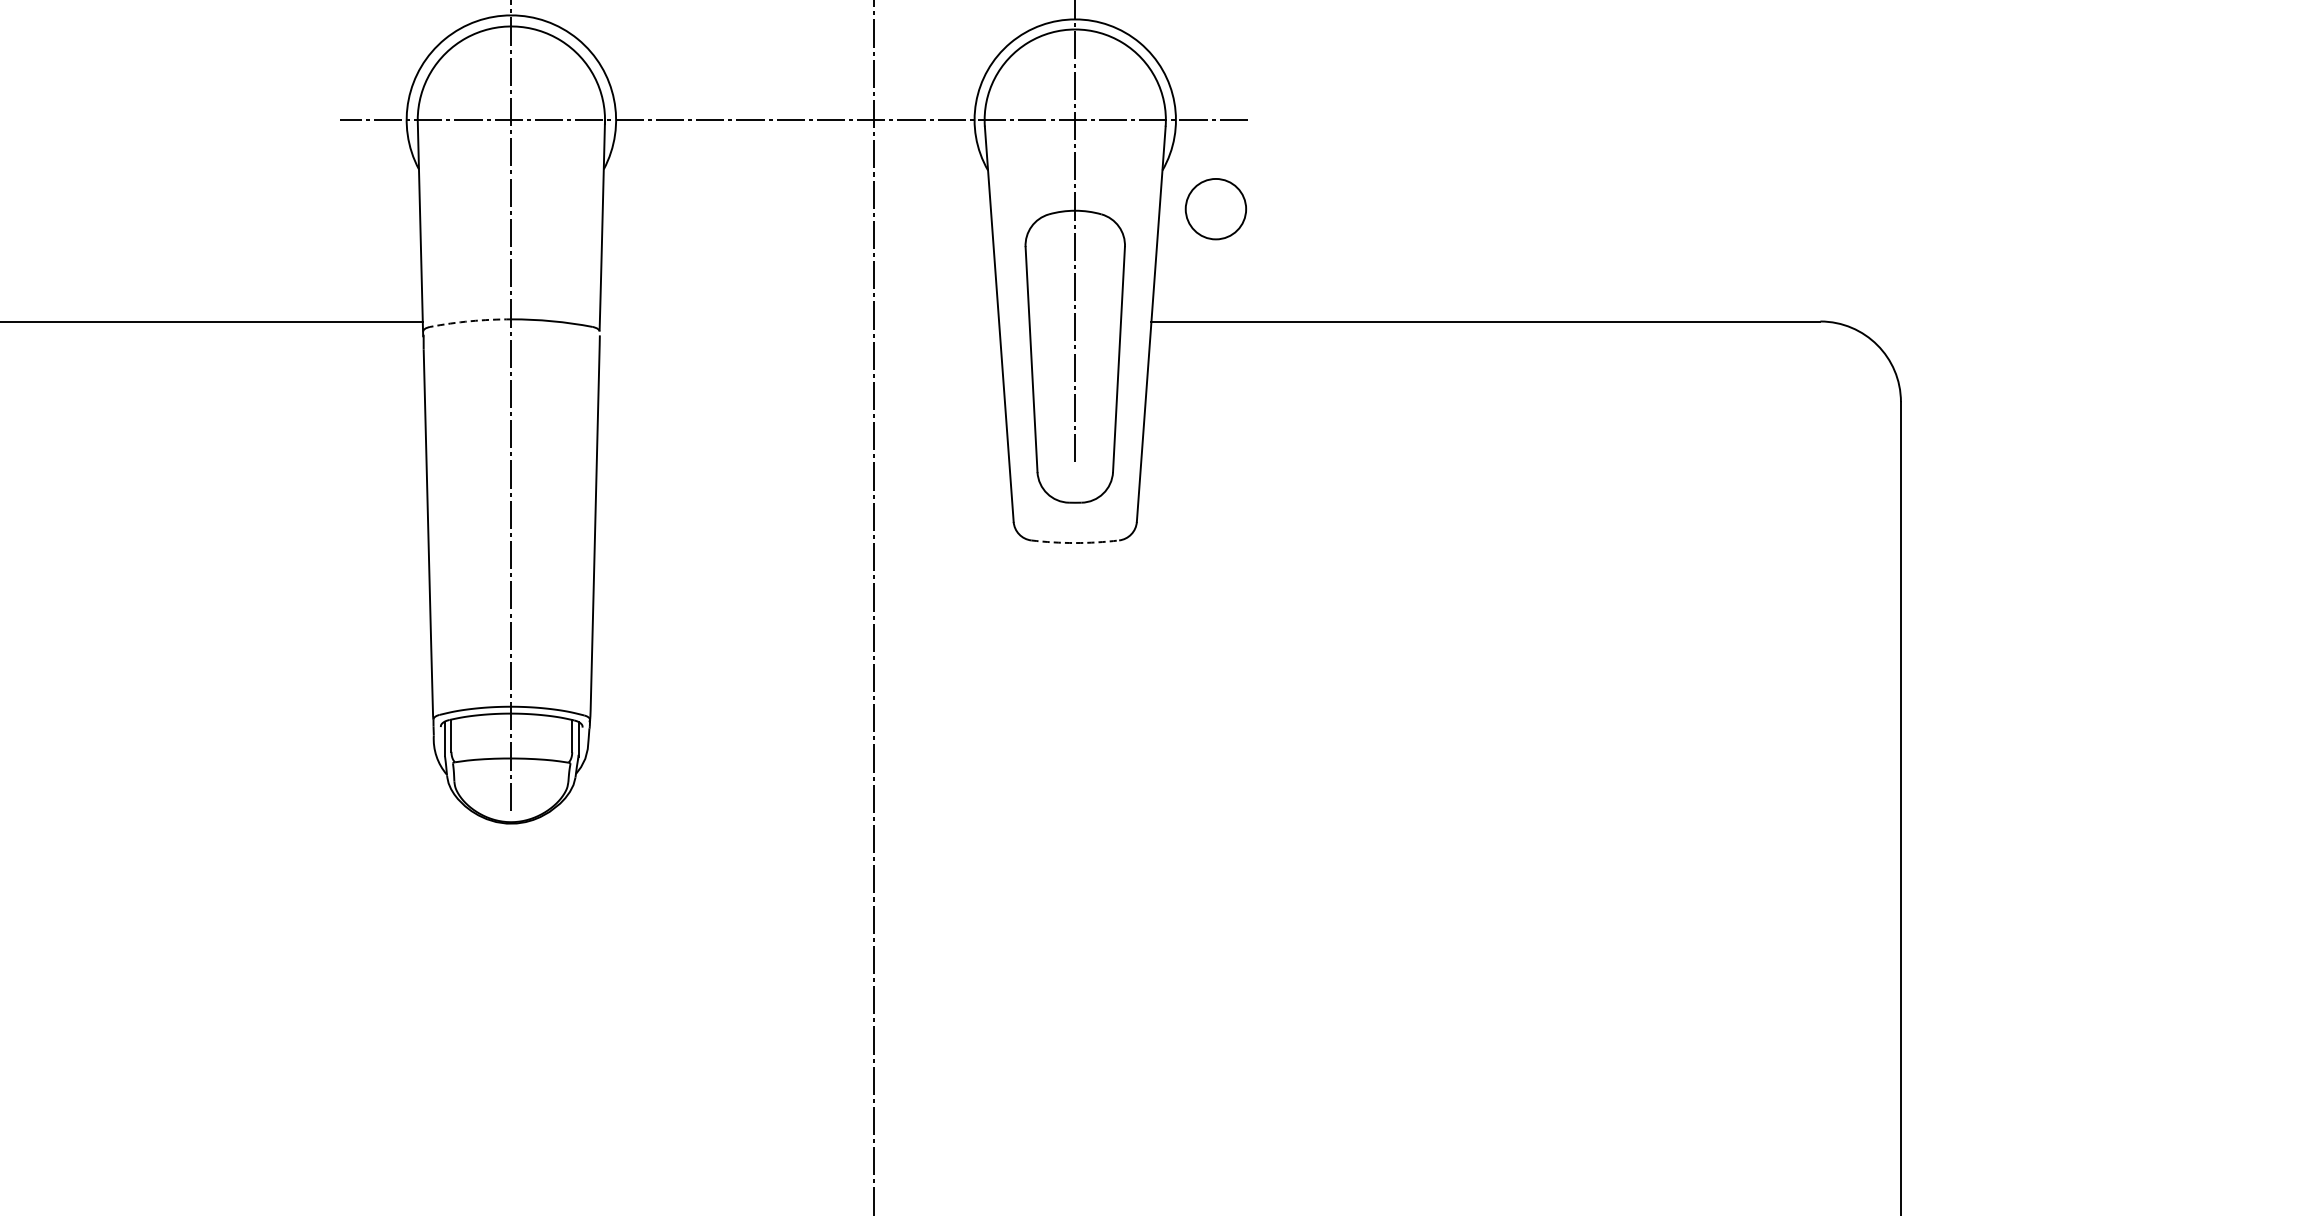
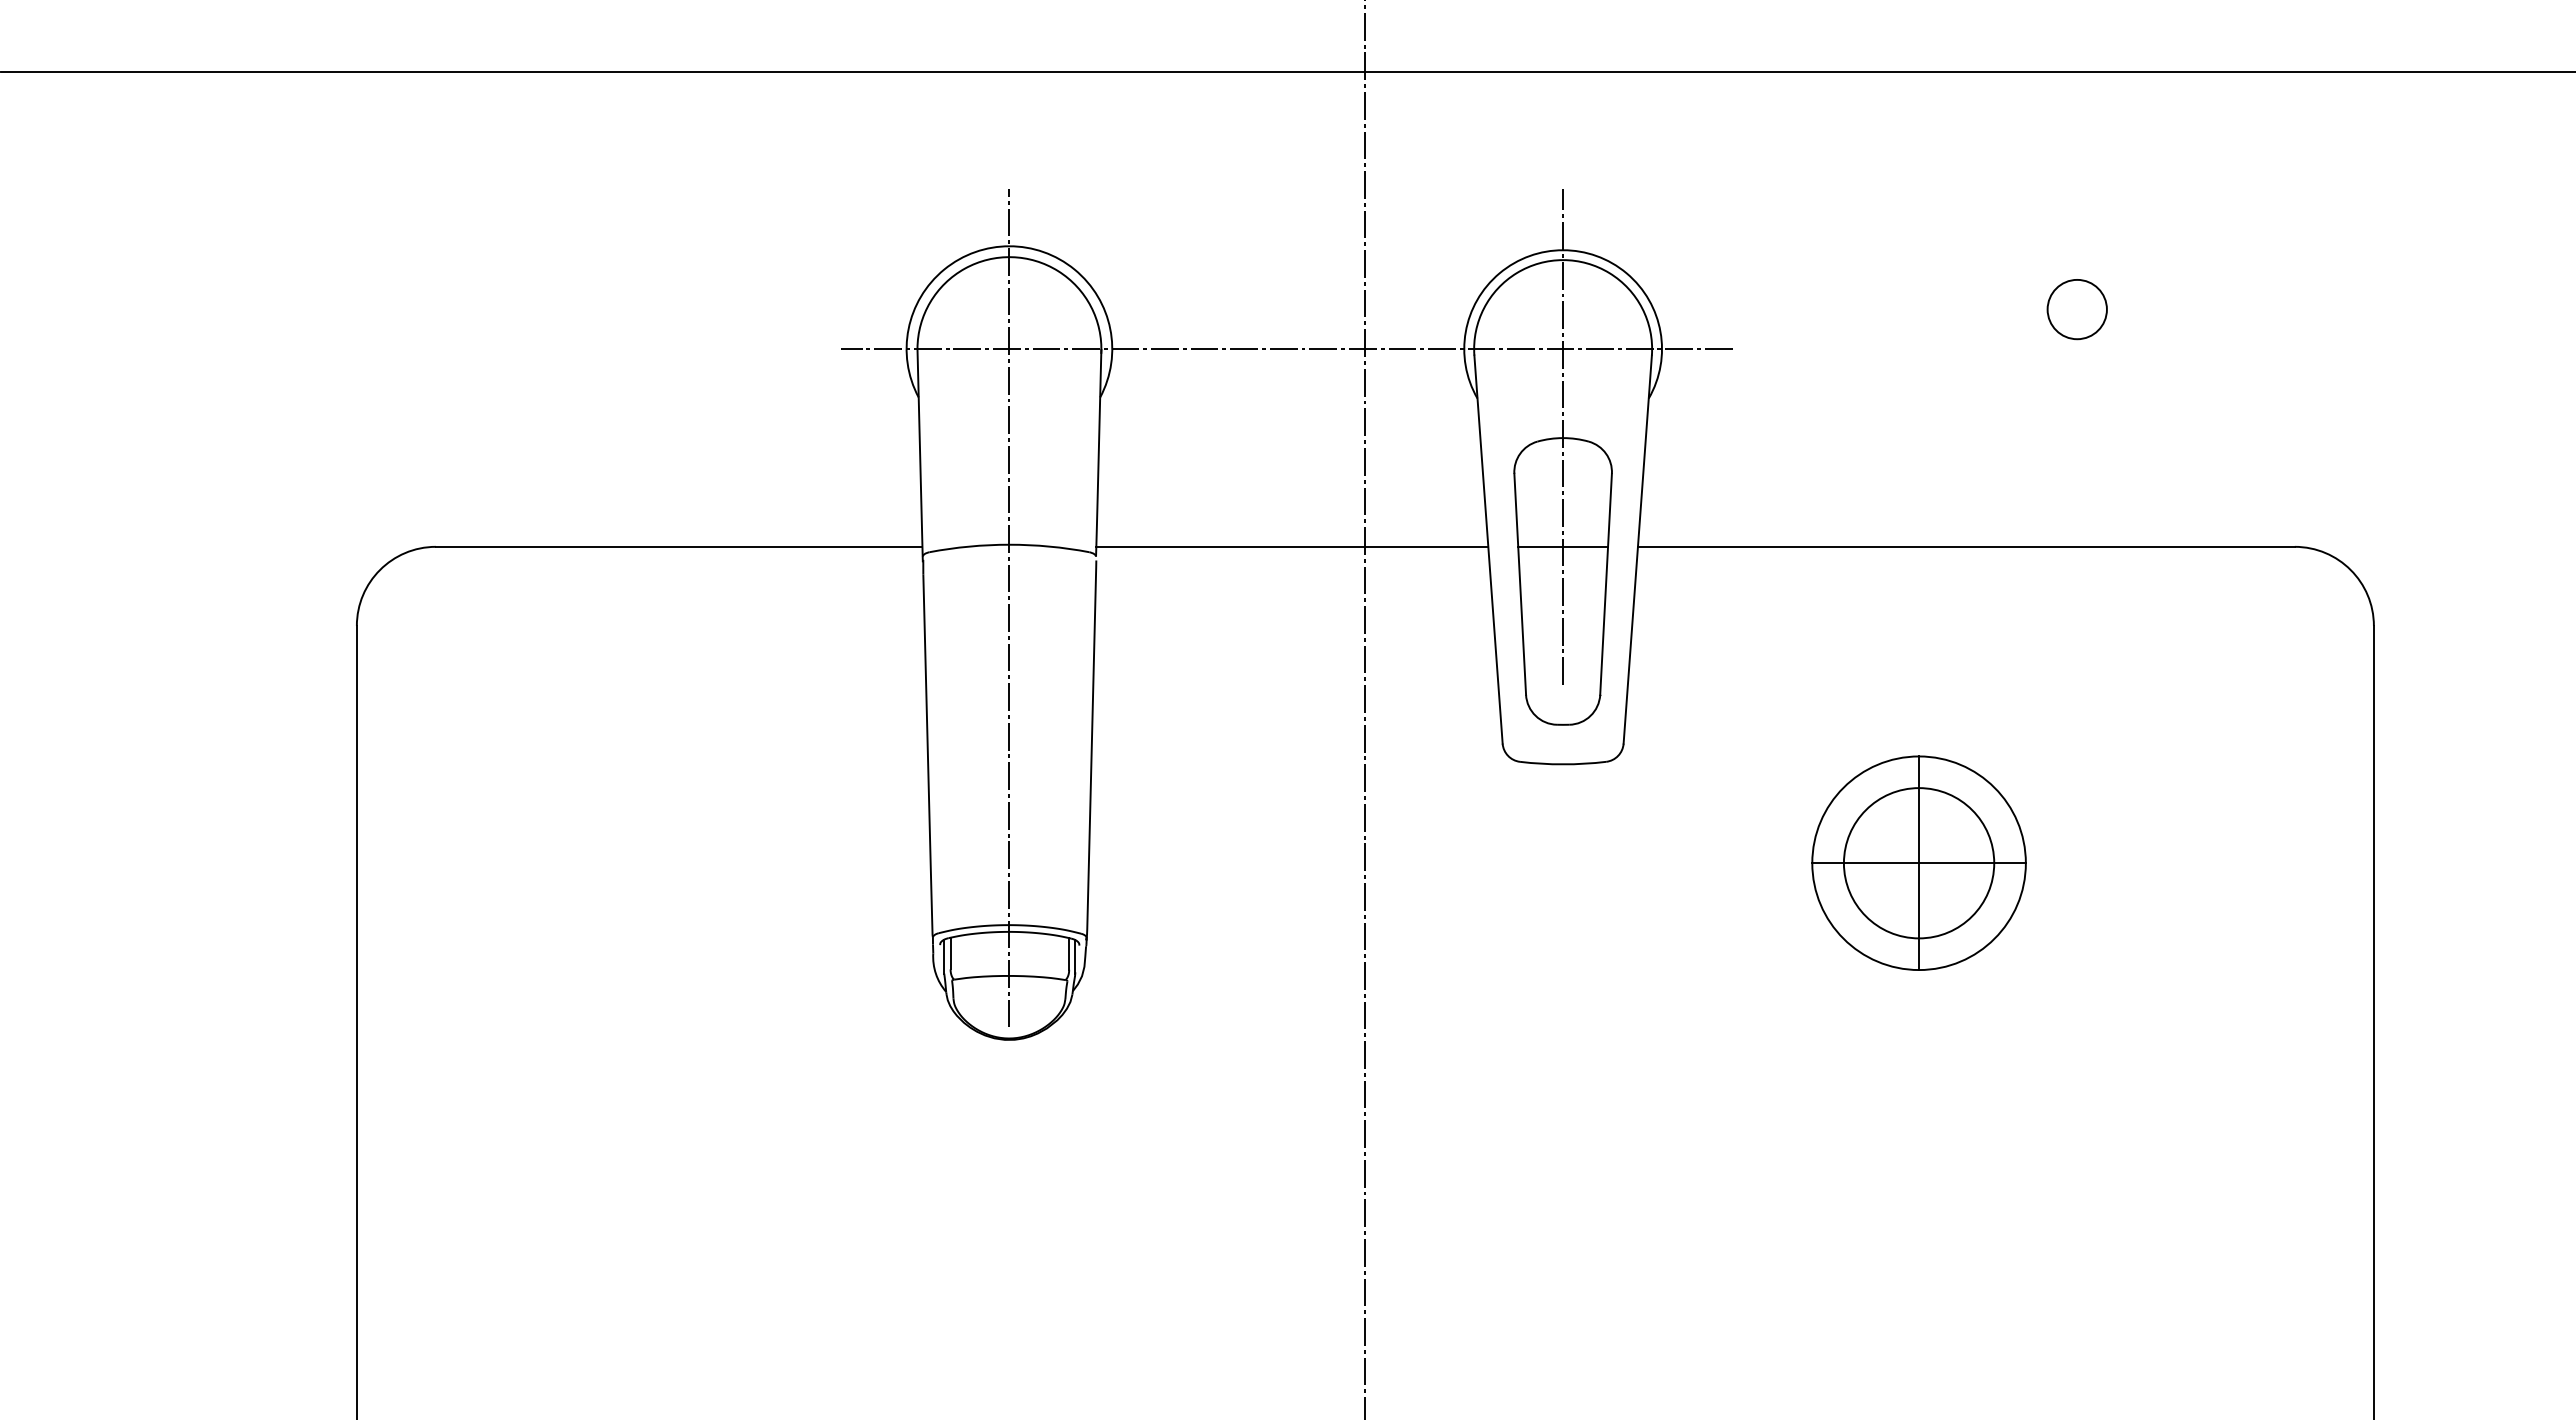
circle: (1215, 209) -> (2076, 309), moved
arc: (470, 321) -> (969, 546), dashed -> solid
line: (799, 321) -> (1292, 546), added
line: (1075, 321) -> (1563, 546), added
arc: (1075, 543) -> (1563, 764), dashed -> solid
part: (1437, 642) -> (1918, 862), added

